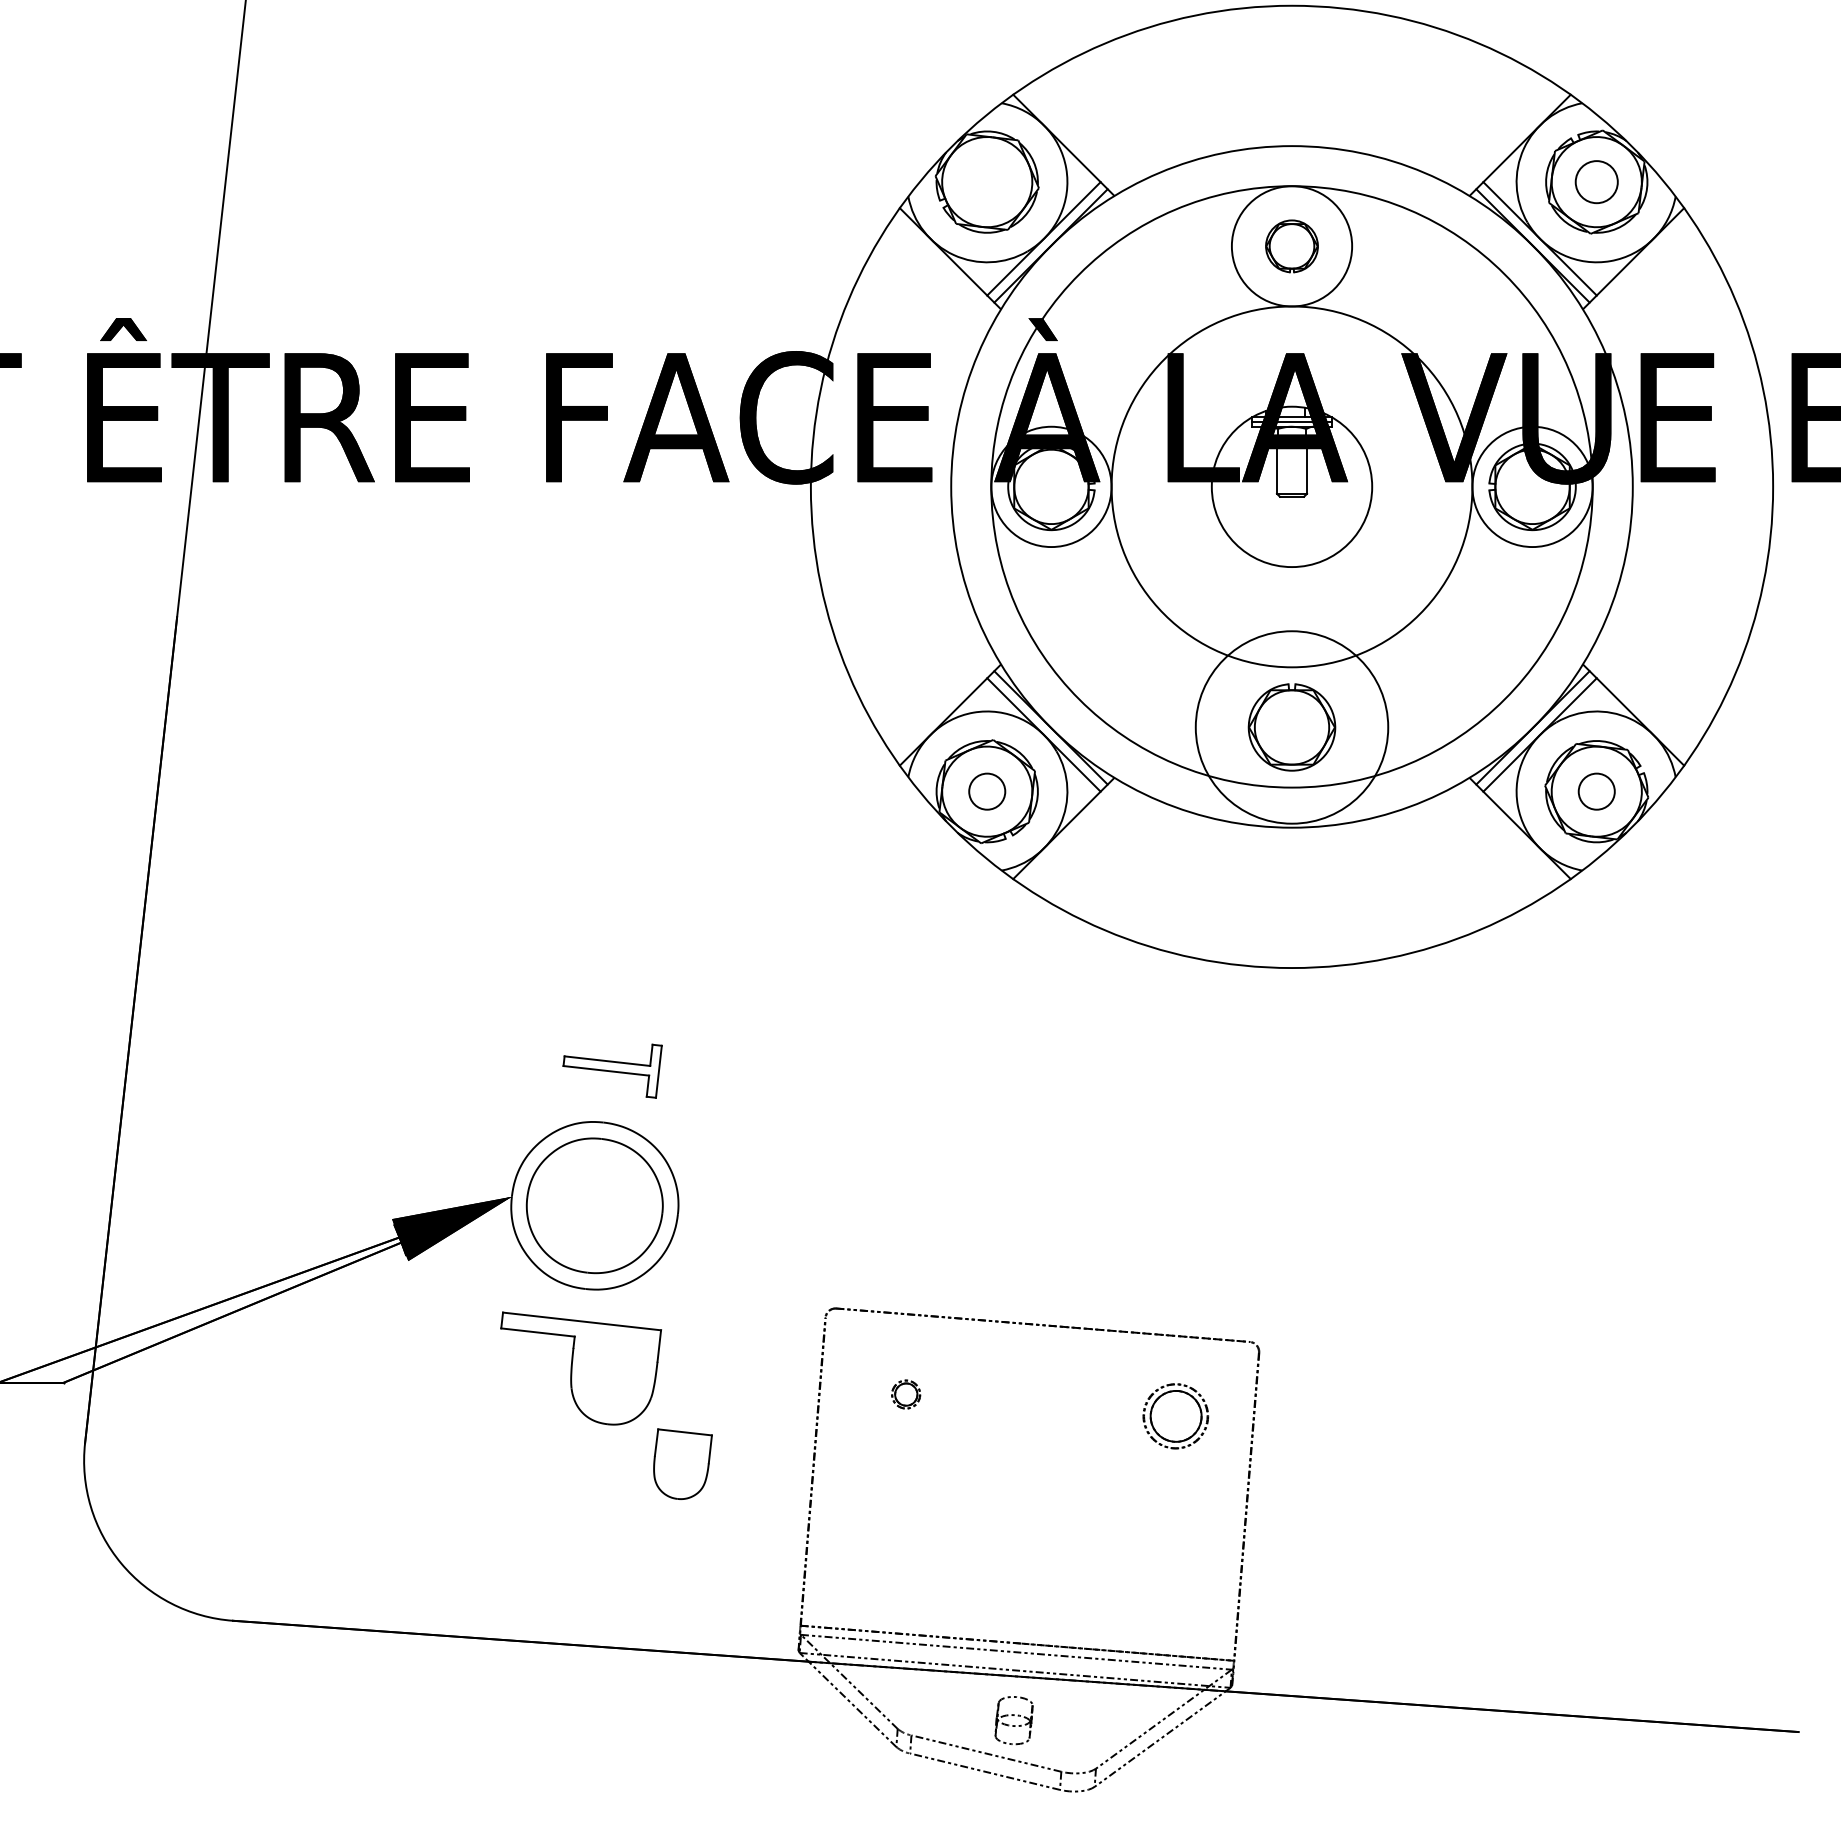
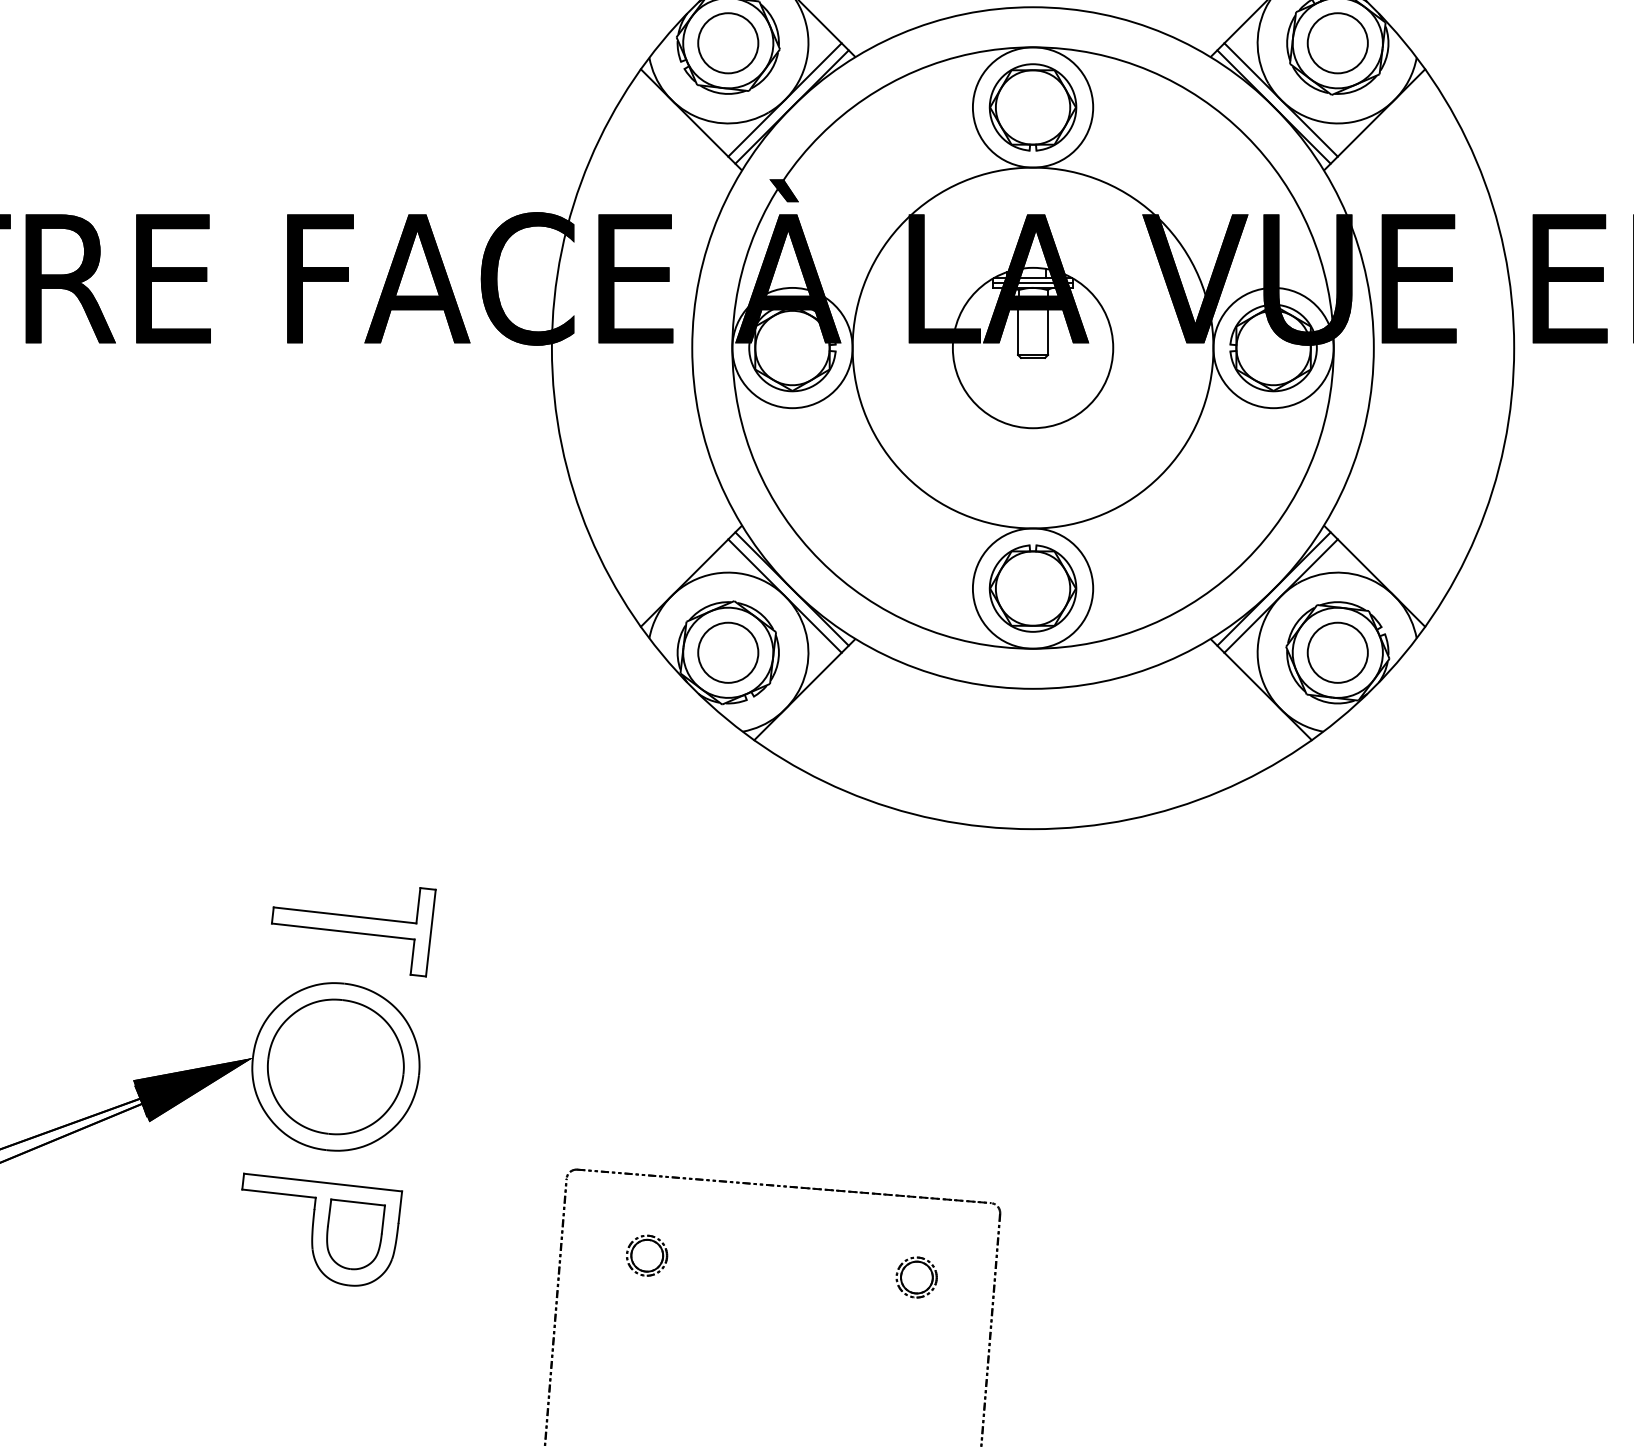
circle: (987, 182) -> (728, 43), added
circle: (1596, 182) -> (1337, 43), size x1.43
part: (1291, 246) -> (1032, 107), size x1.67
circle: (1291, 727) -> (1032, 588), size x0.62
circle: (987, 791) -> (728, 652), size x1.67
circle: (1596, 791) -> (1337, 652), size x1.67
part: (612, 1071) -> (353, 932), size x1.67
part: (906, 1394) -> (647, 1255), size x1.43
part: (1175, 1416) -> (916, 1277), size x0.62
part: (682, 1463) -> (355, 1233), moved

